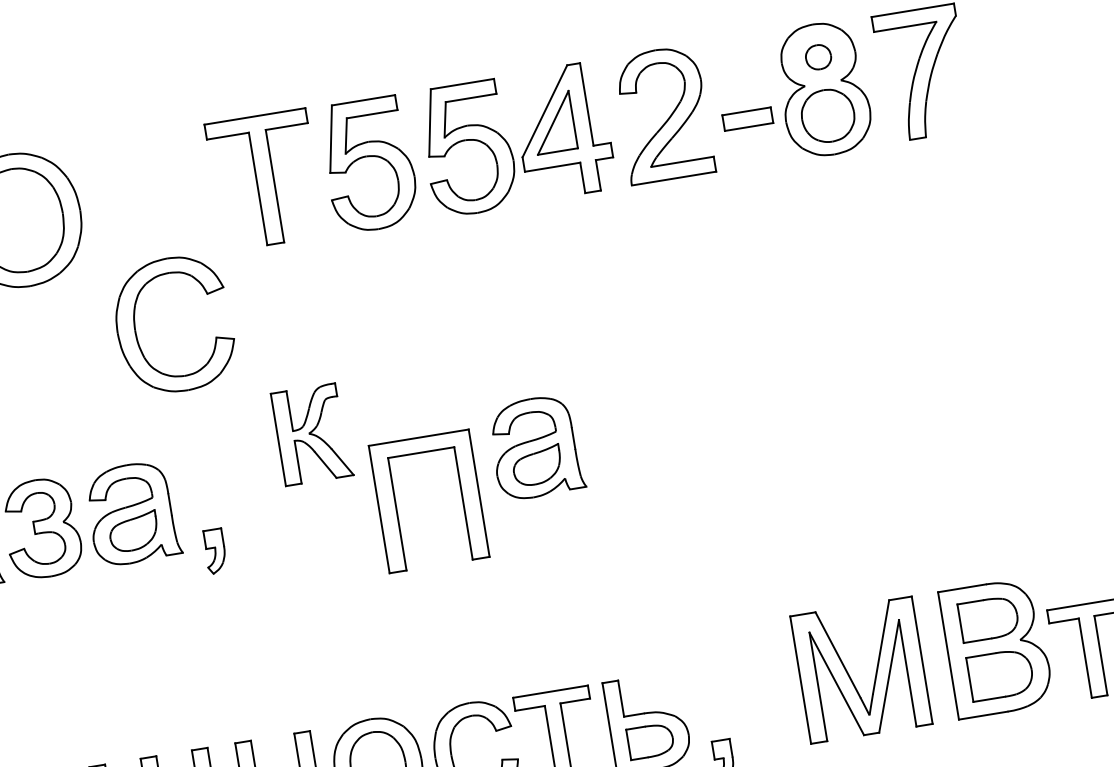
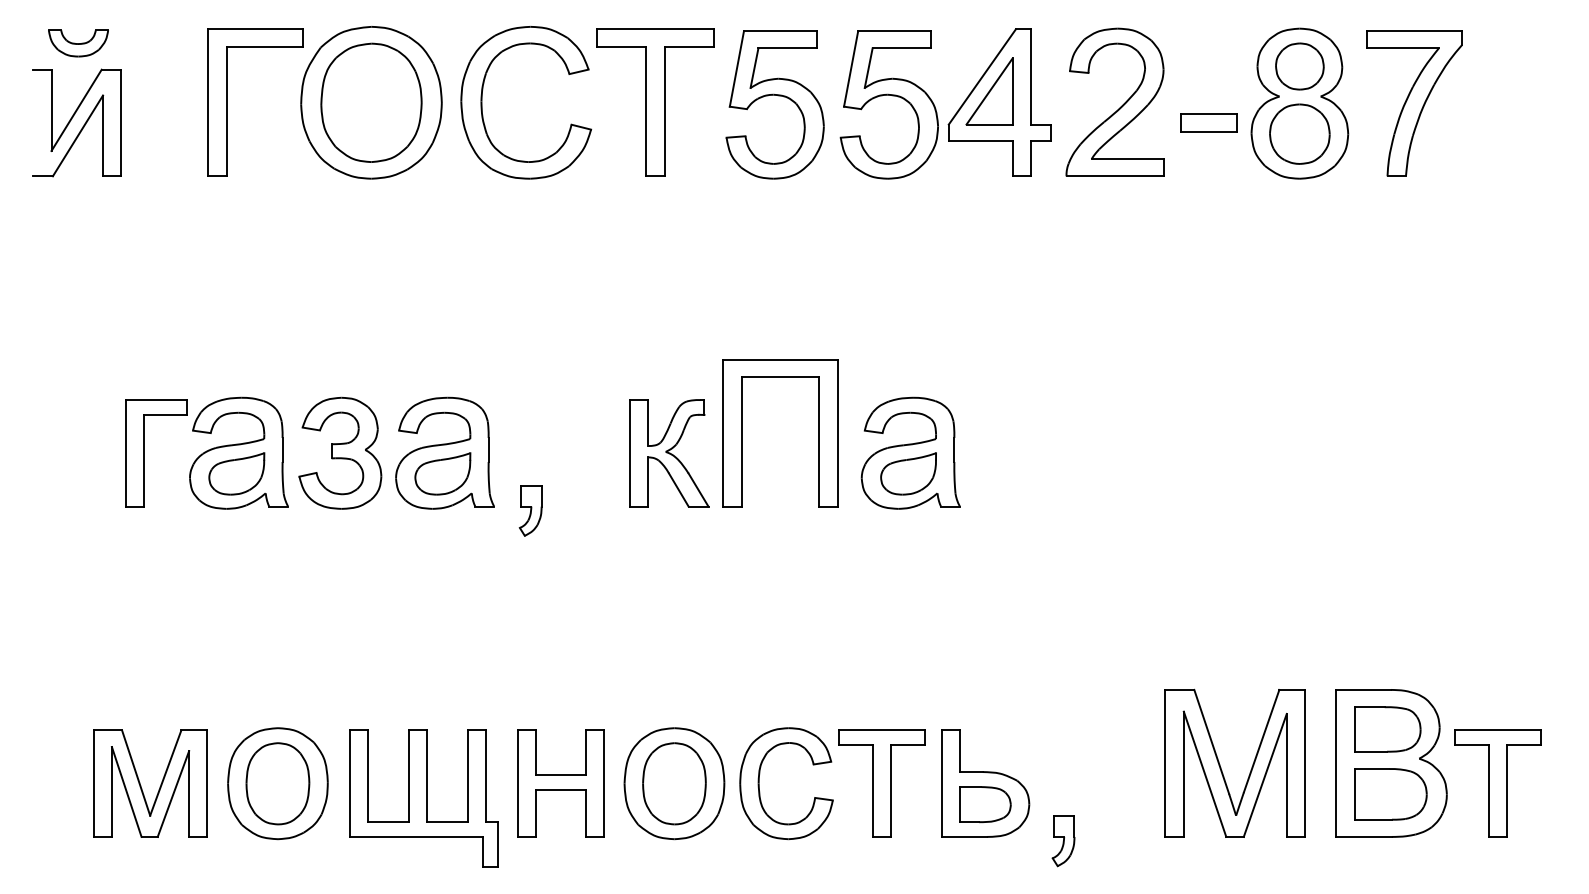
part: (818, 57) -> (1299, 66), size x1.67
part: (136, 330) -> (482, 102), moved
part: (312, 434) -> (669, 453), moved
part: (396, 507) -> (742, 433), moved

